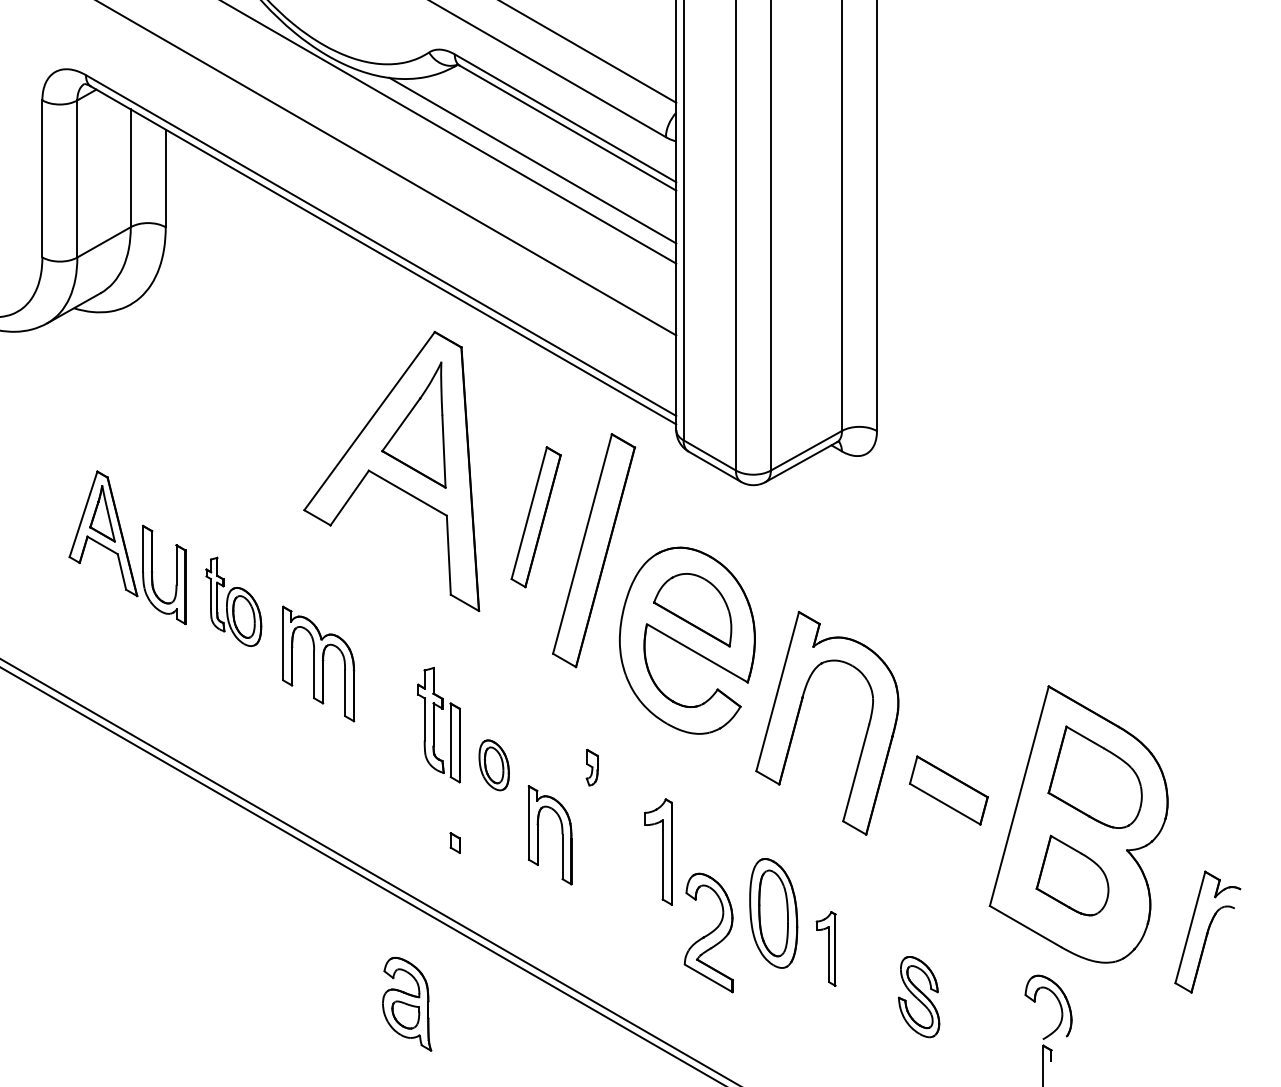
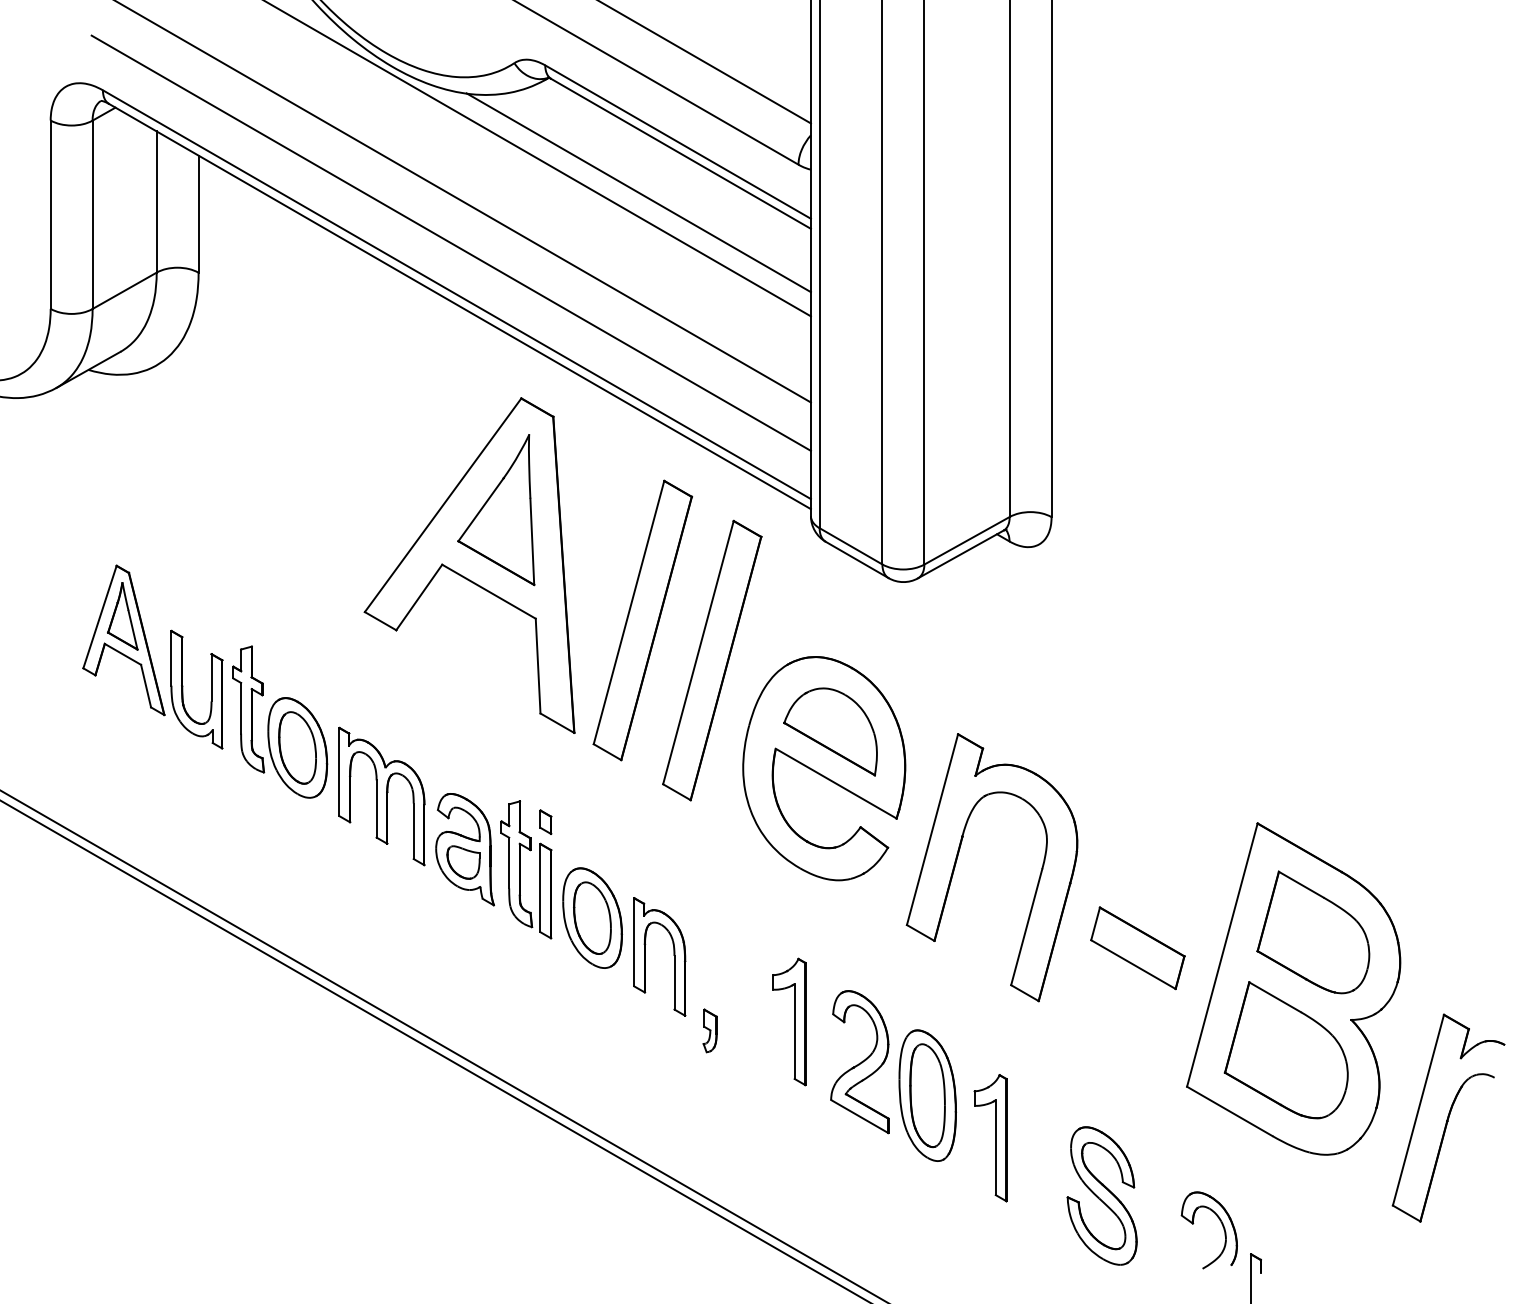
line: (375, 202) -> (450, 242), added
part: (535, 517) -> (642, 620), size x1.67
part: (234, 601) -> (280, 721), size x1.43
part: (494, 764) -> (592, 917), size x1.67
part: (591, 767) -> (709, 1030), moved
part: (538, 834) -> (645, 956), moved
part: (454, 842) -> (545, 821), moved
part: (1071, 875) -> (1285, 1050), size x1.43
part: (1207, 931) -> (1448, 1117), size x1.43
part: (708, 933) -> (859, 1062), moved
part: (826, 949) -> (990, 1138), size x1.43
part: (918, 996) -> (1101, 1195), size x1.43
part: (1058, 1002) -> (1221, 1224), moved
part: (406, 1004) -> (464, 849), moved

